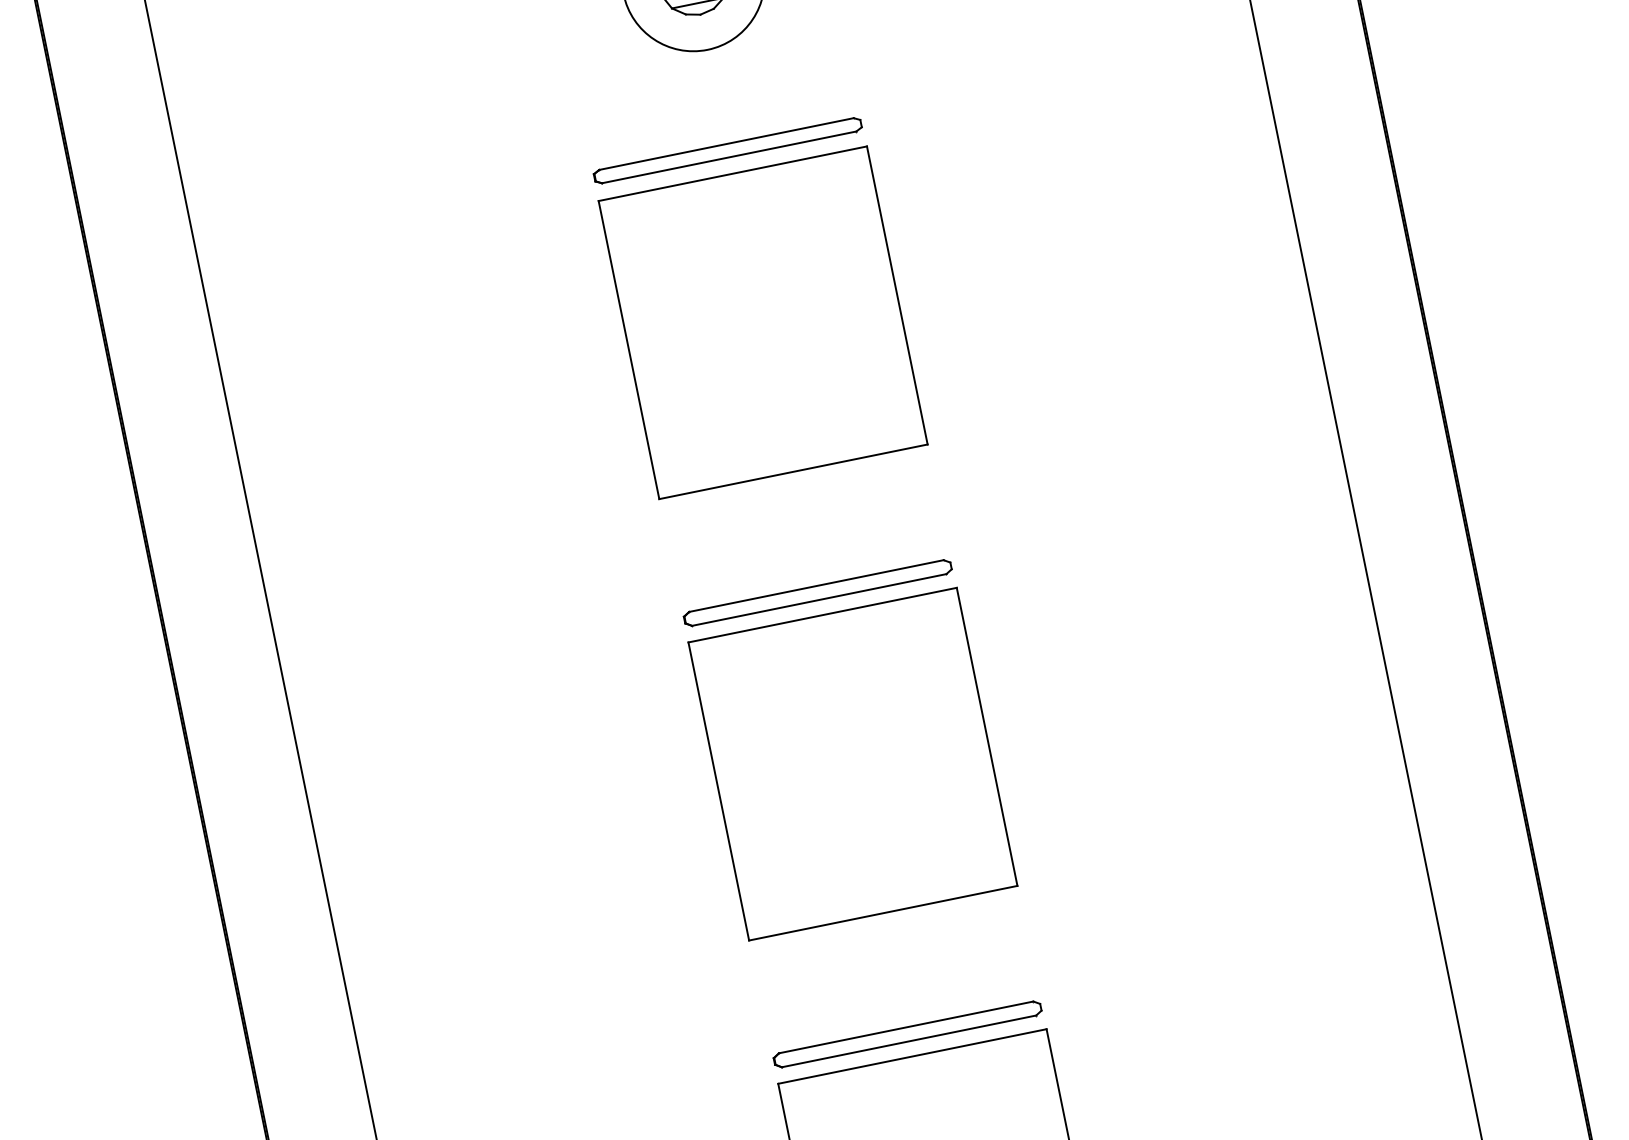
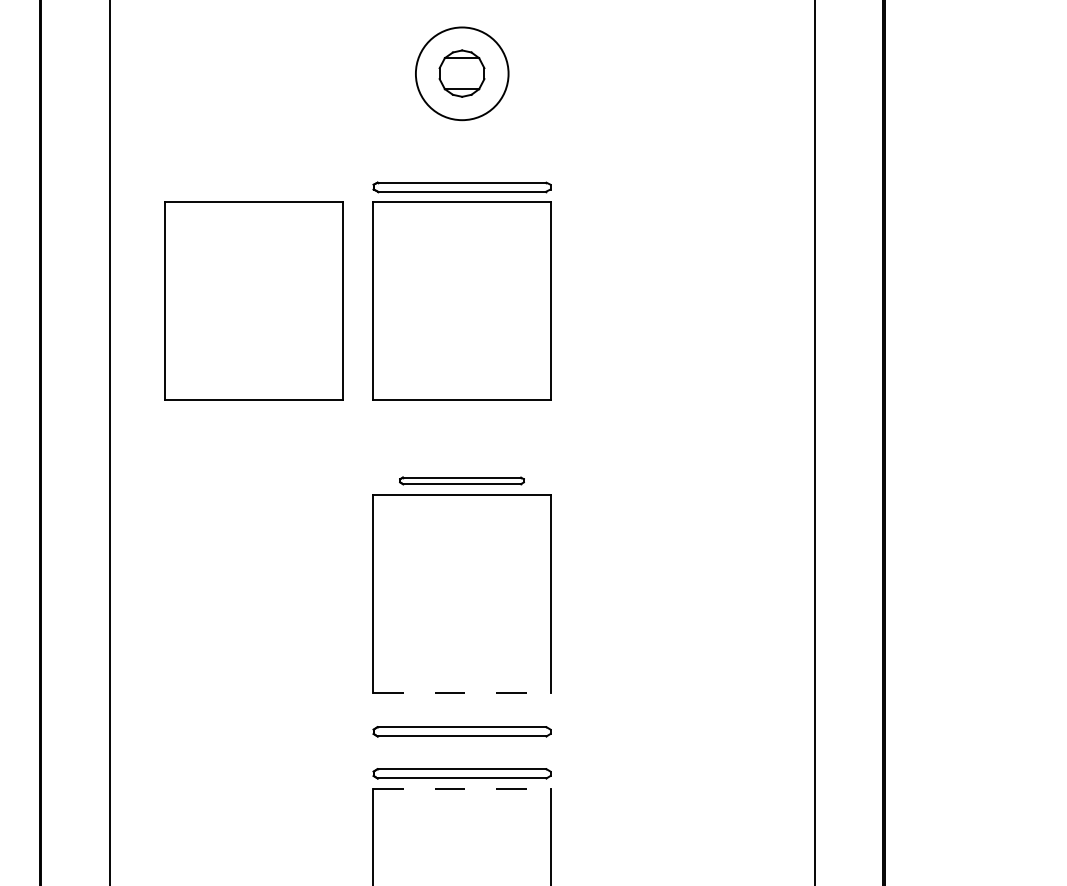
part: (448, 385) -> (253, 300), added
part: (816, 592) -> (461, 480), size x0.7
line: (883, 913) -> (462, 693), solid -> dashed
part: (893, 970) -> (461, 731), added
line: (912, 1056) -> (462, 788), solid -> dashed

